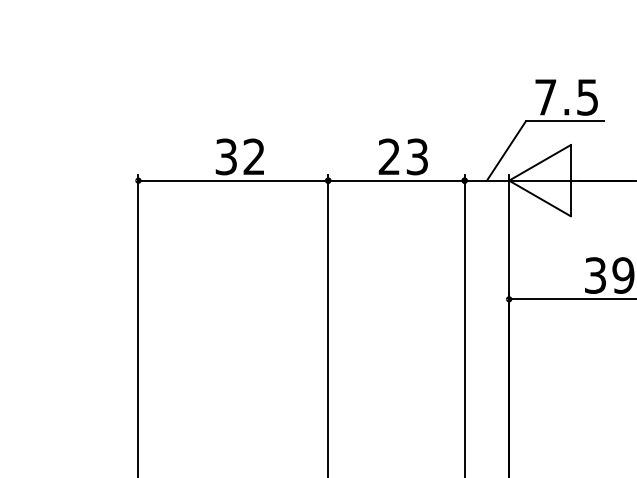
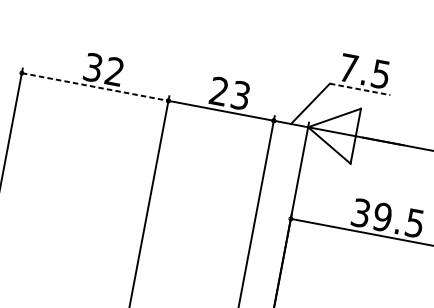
line: (565, 121) -> (360, 89), solid -> dashed
line: (233, 180) -> (95, 86), solid -> dashed

